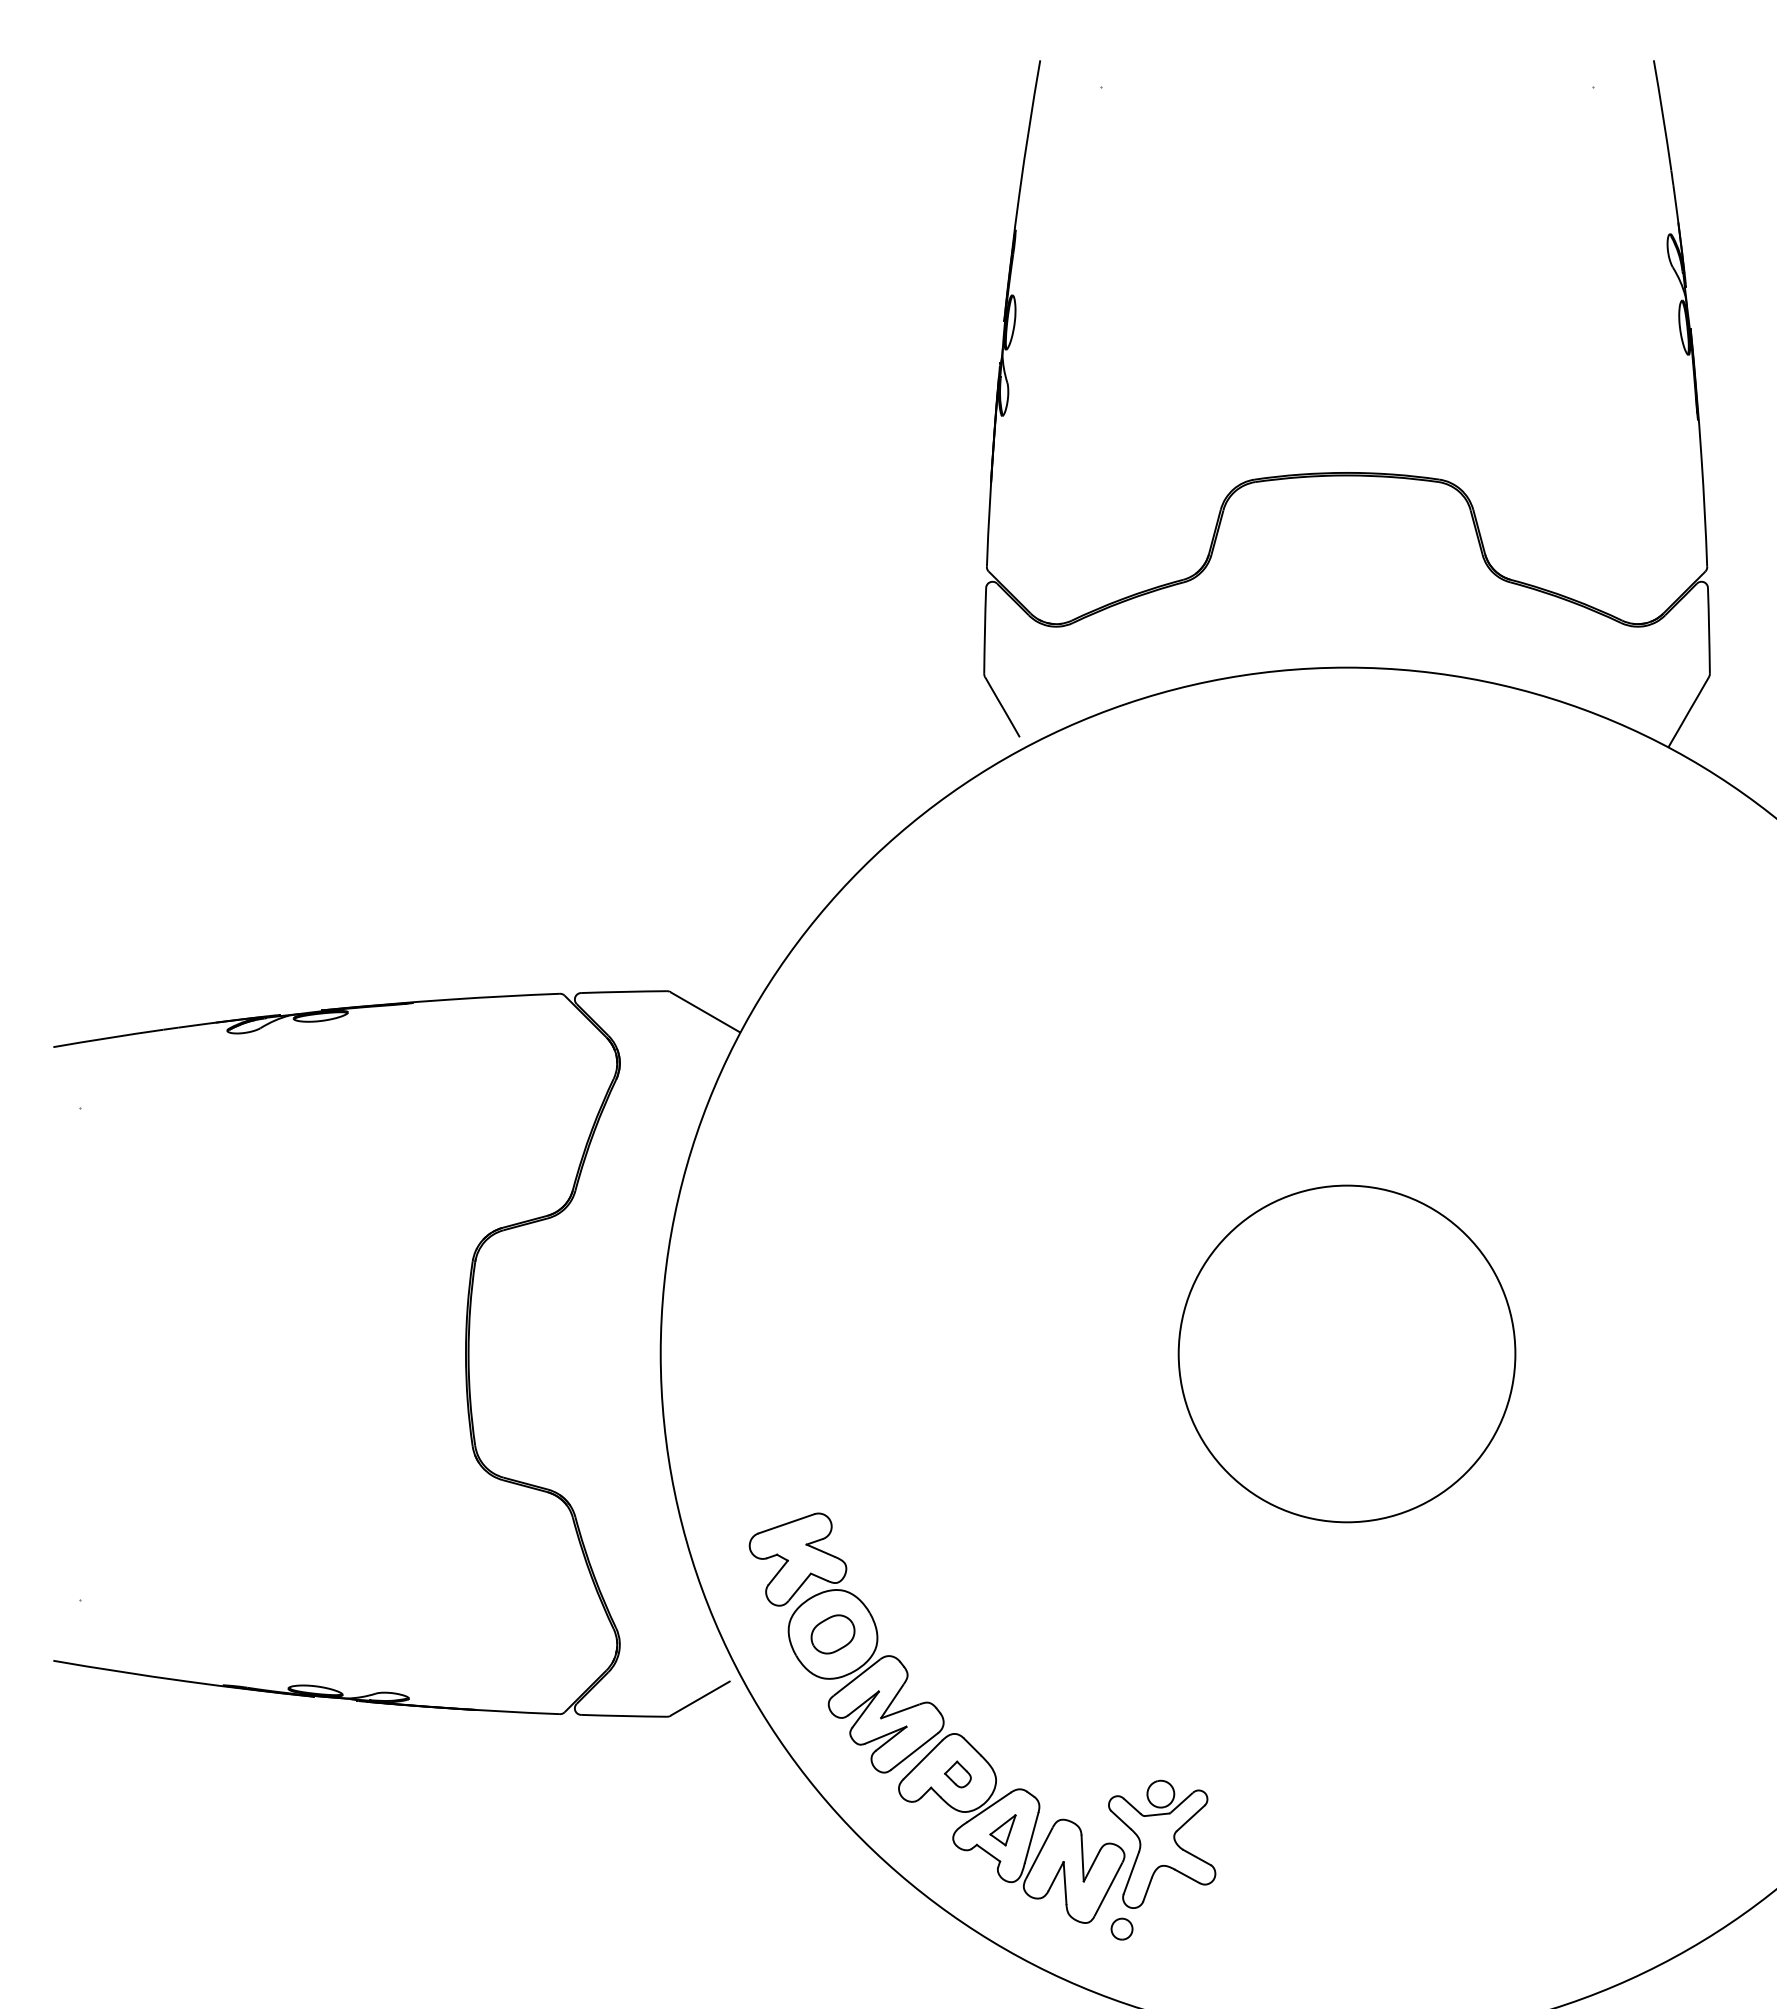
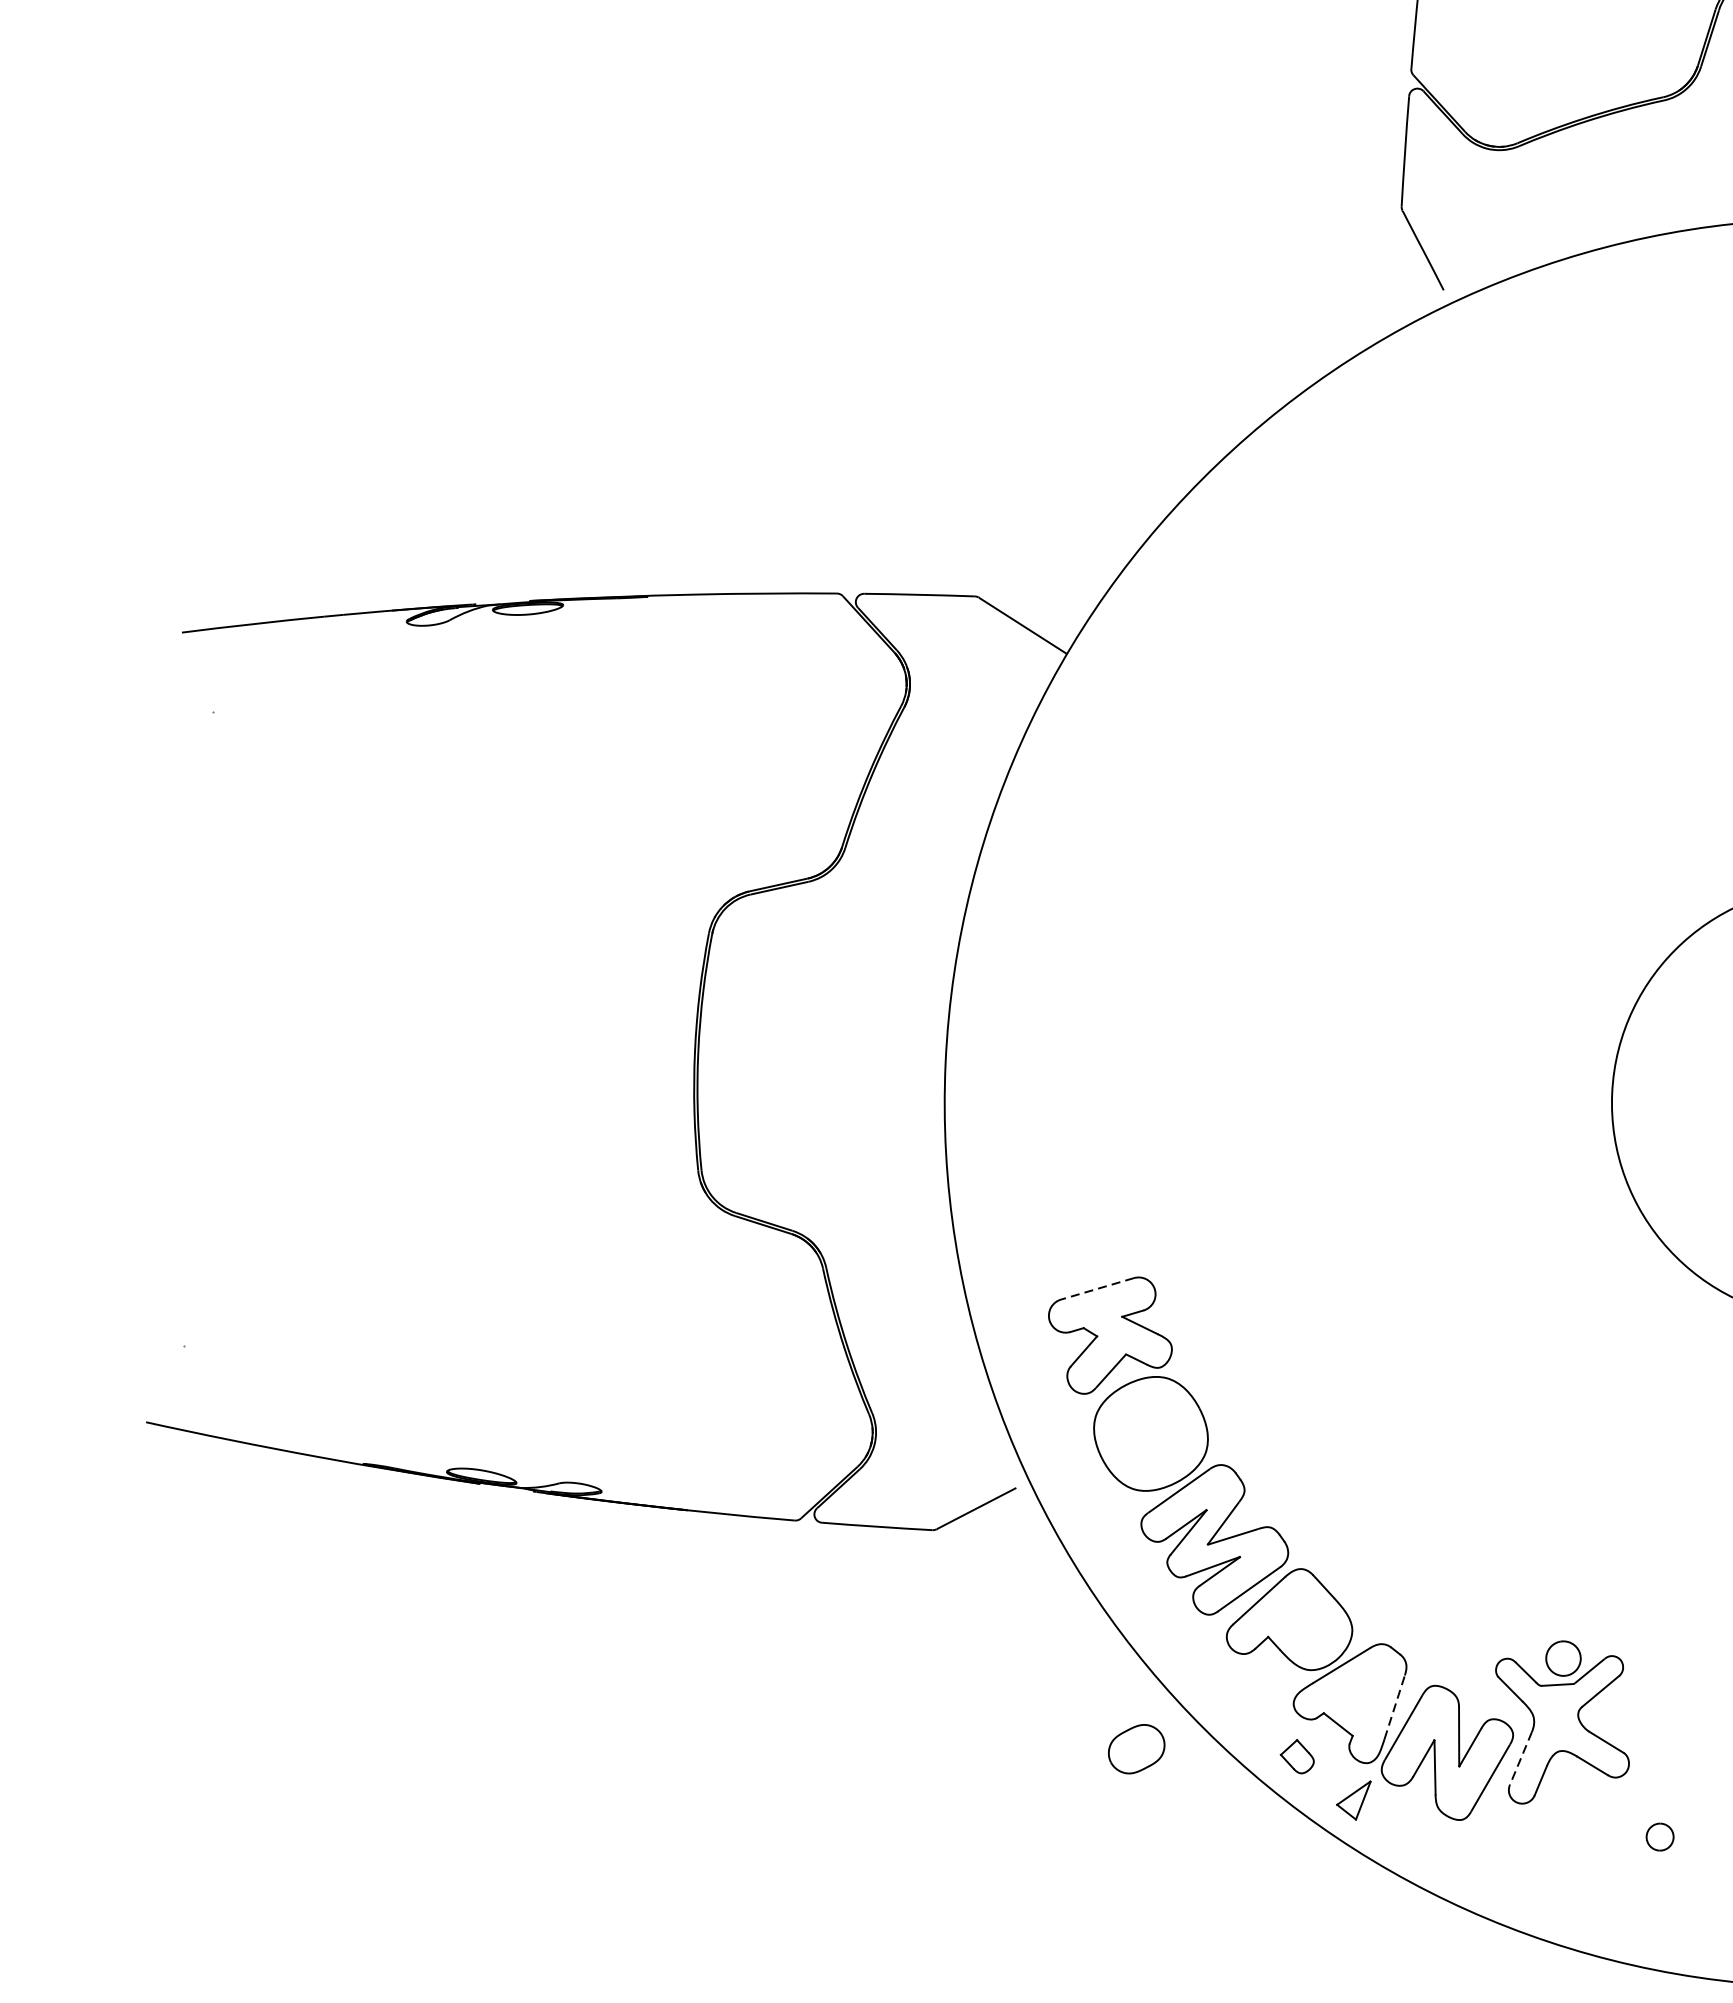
line: (786, 1523) -> (1097, 1288), solid -> dashed
part: (832, 1634) -> (1135, 1749), moved
part: (957, 1774) -> (1296, 1756), moved
part: (1002, 1830) -> (1352, 1800), moved
line: (1031, 1837) -> (1394, 1706), solid -> dashed
line: (1131, 1873) -> (1521, 1759), solid -> dashed
part: (1121, 1928) -> (1659, 1836), moved

